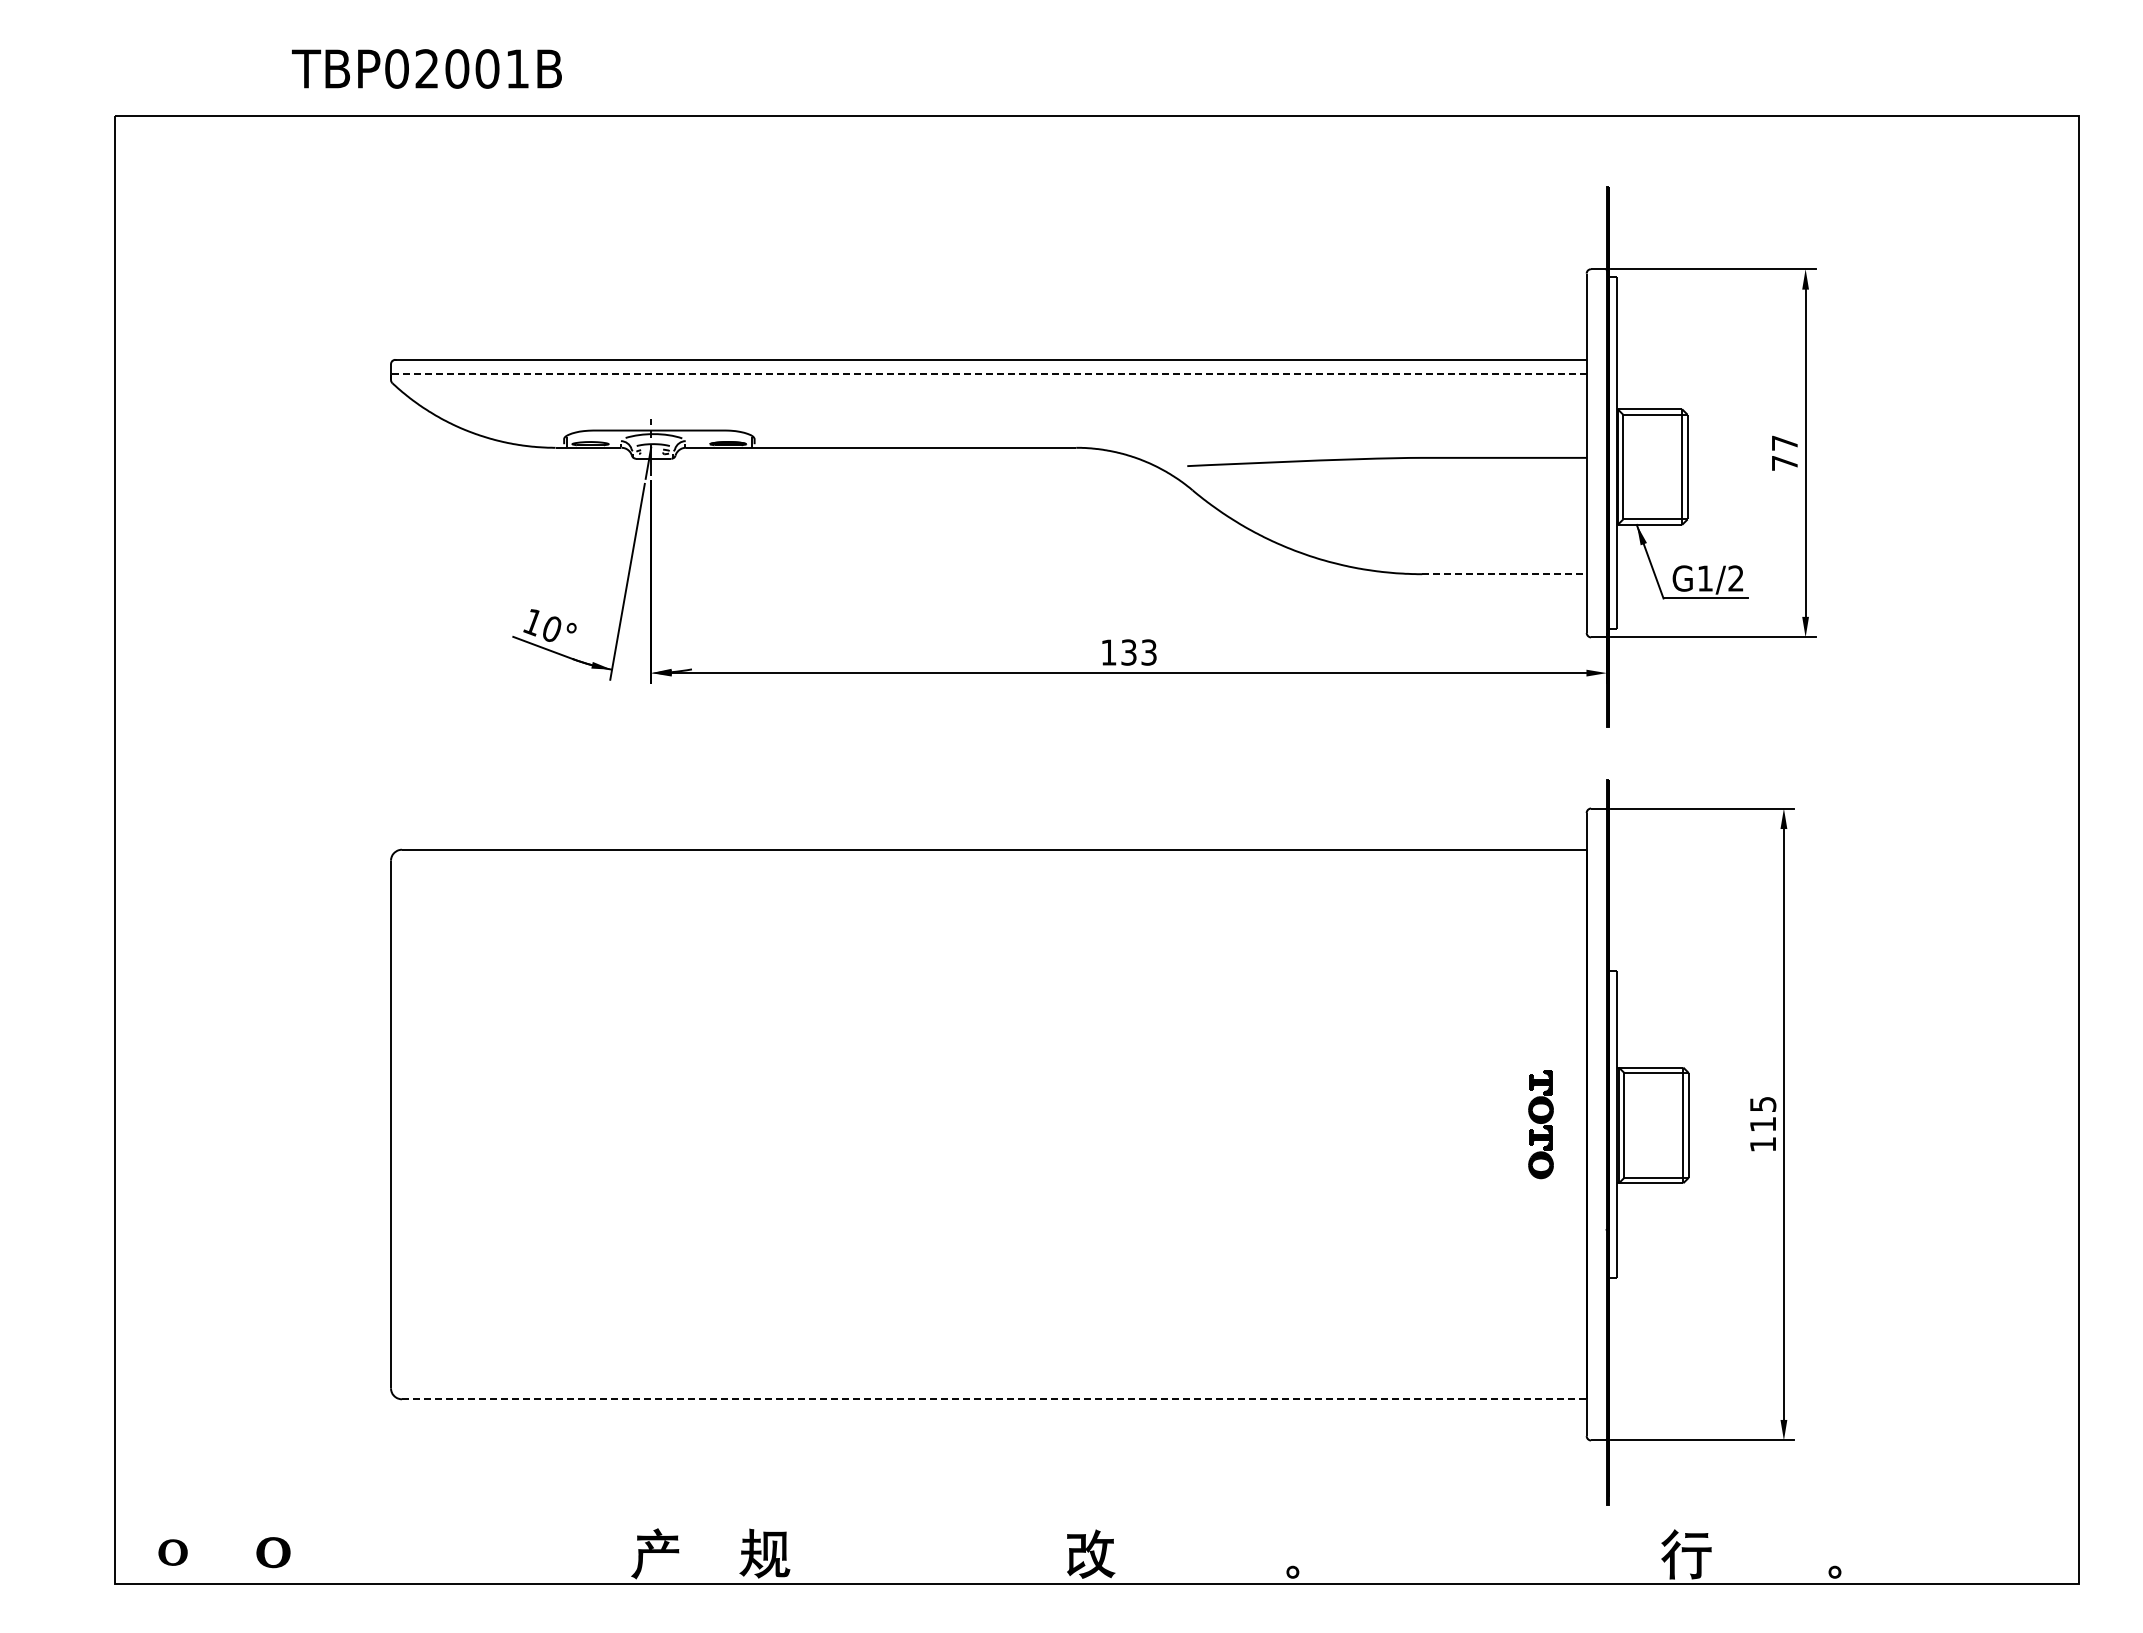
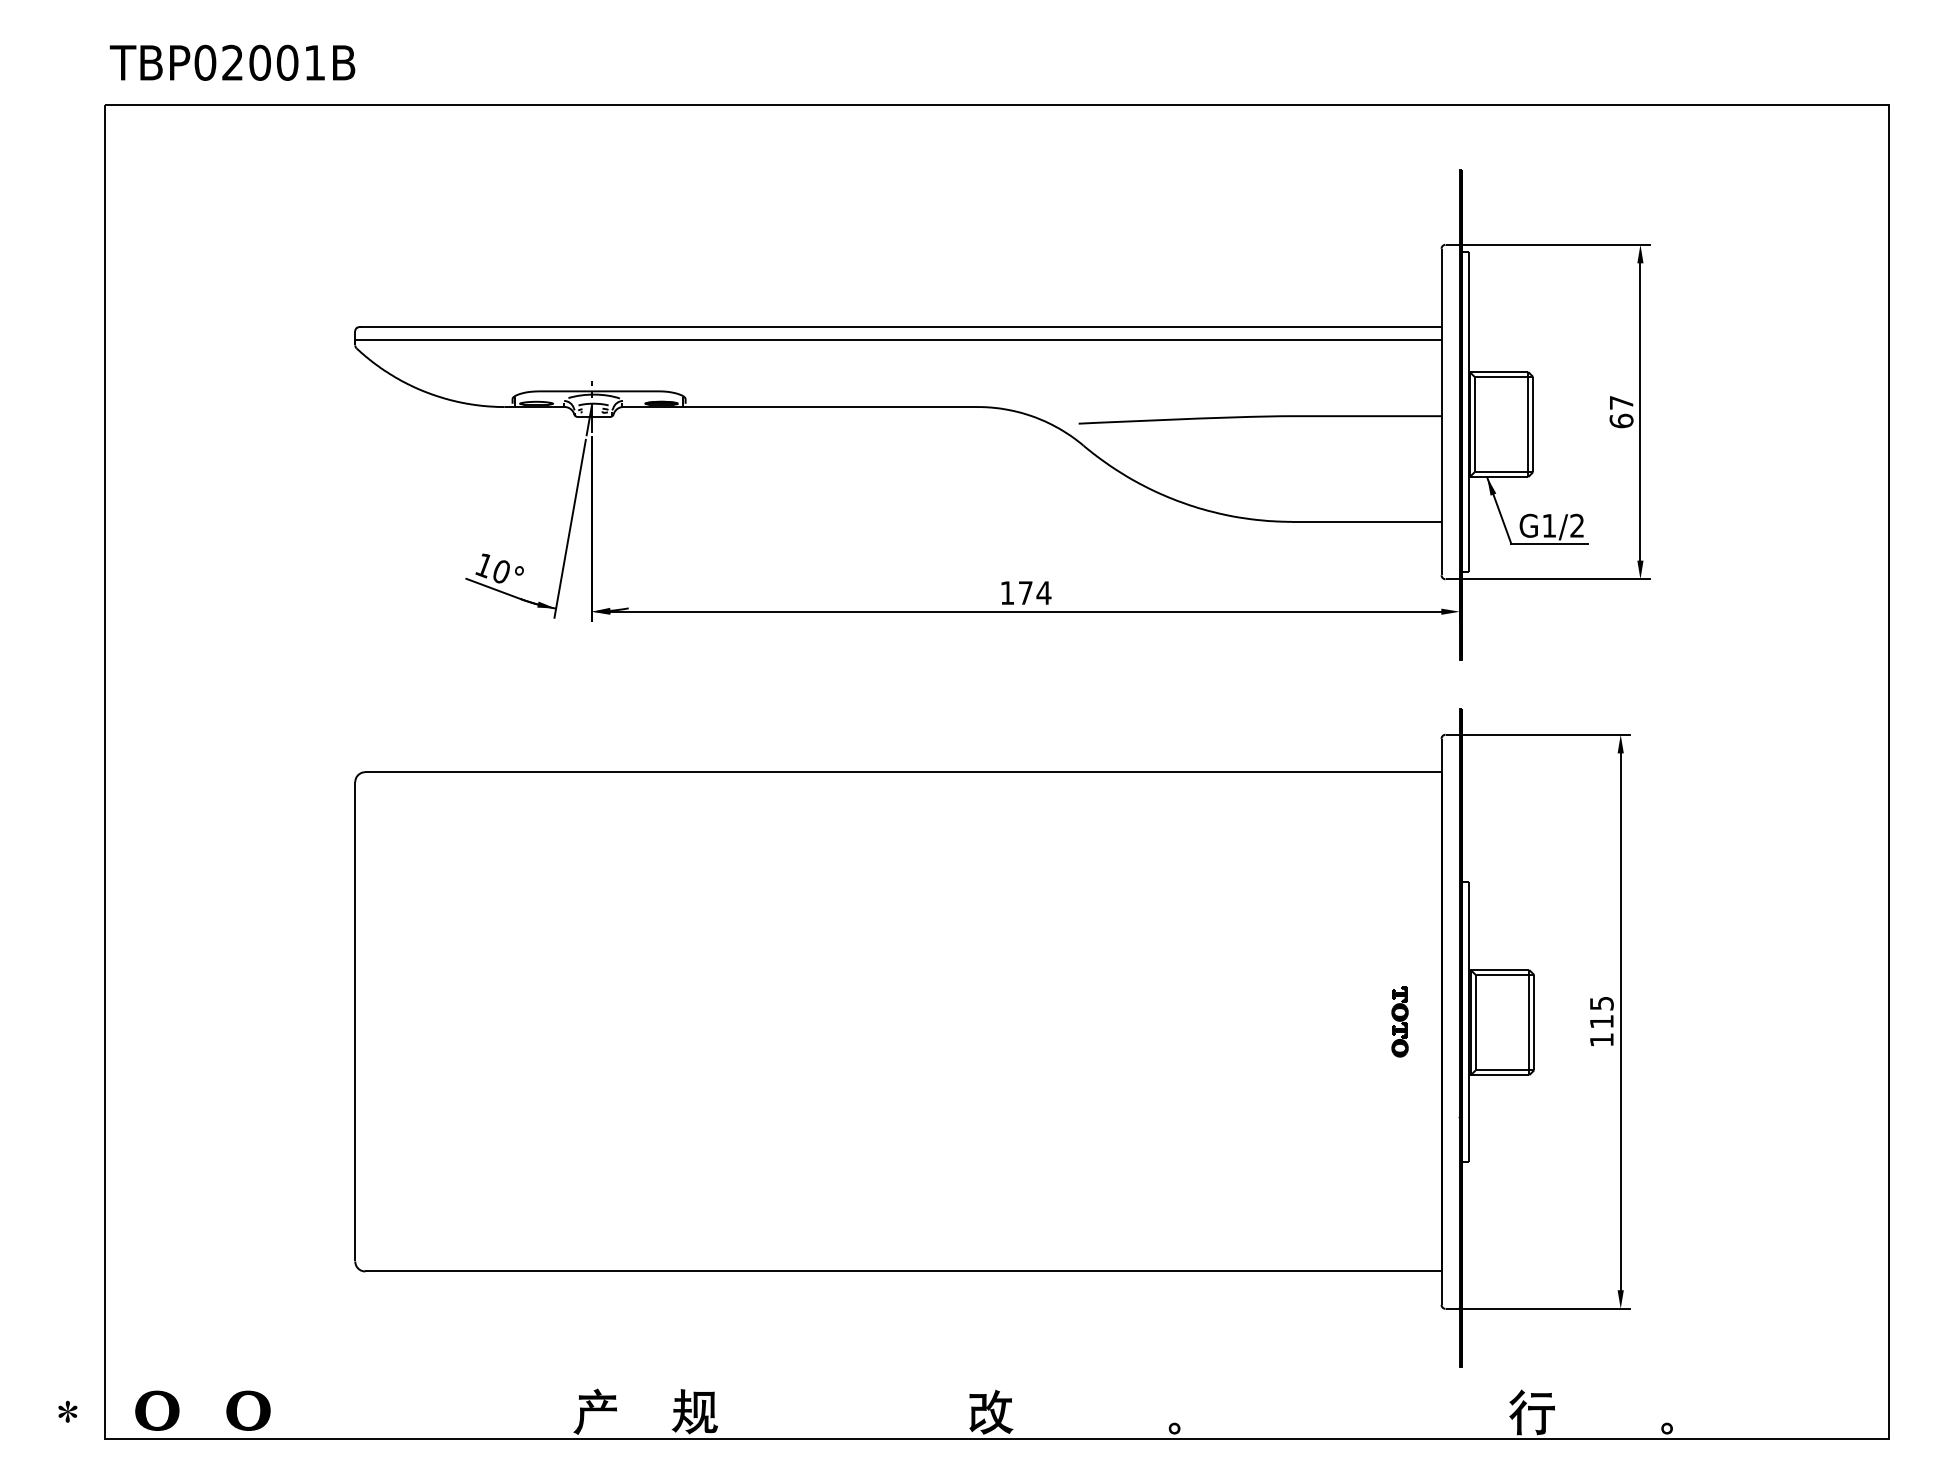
text: (426, 68) -> (232, 62), moved
line: (988, 374) -> (898, 340), dashed -> solid
text: (1784, 463) -> (1621, 421), 77 -> 67
line: (1504, 574) -> (1366, 522), dashed -> solid
text: (1139, 652) -> (1035, 593), 133 -> 174
part: (1540, 1124) -> (1399, 1021), size x0.71
line: (994, 1399) -> (903, 1271), dashed -> solid
part: (172, 1552) -> (156, 1410), size x1.67
part: (273, 1552) -> (248, 1410), size x1.43
fill: (74, 1553) -> (67, 1411), added

